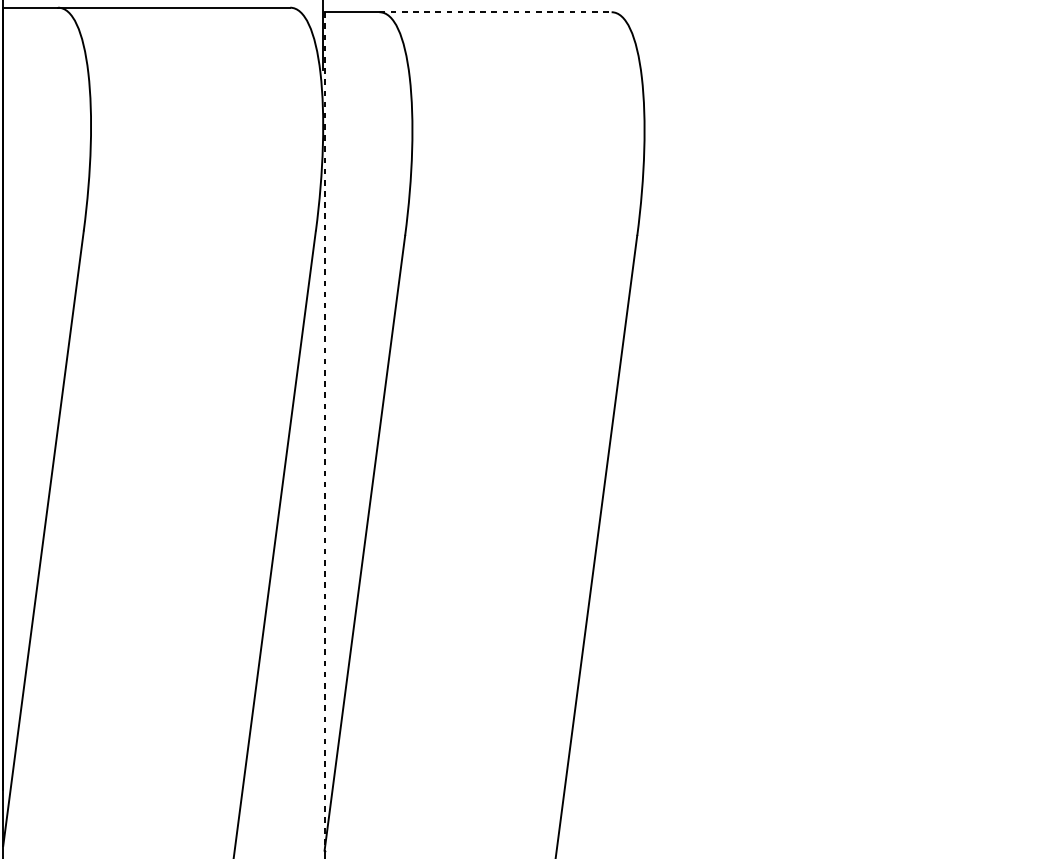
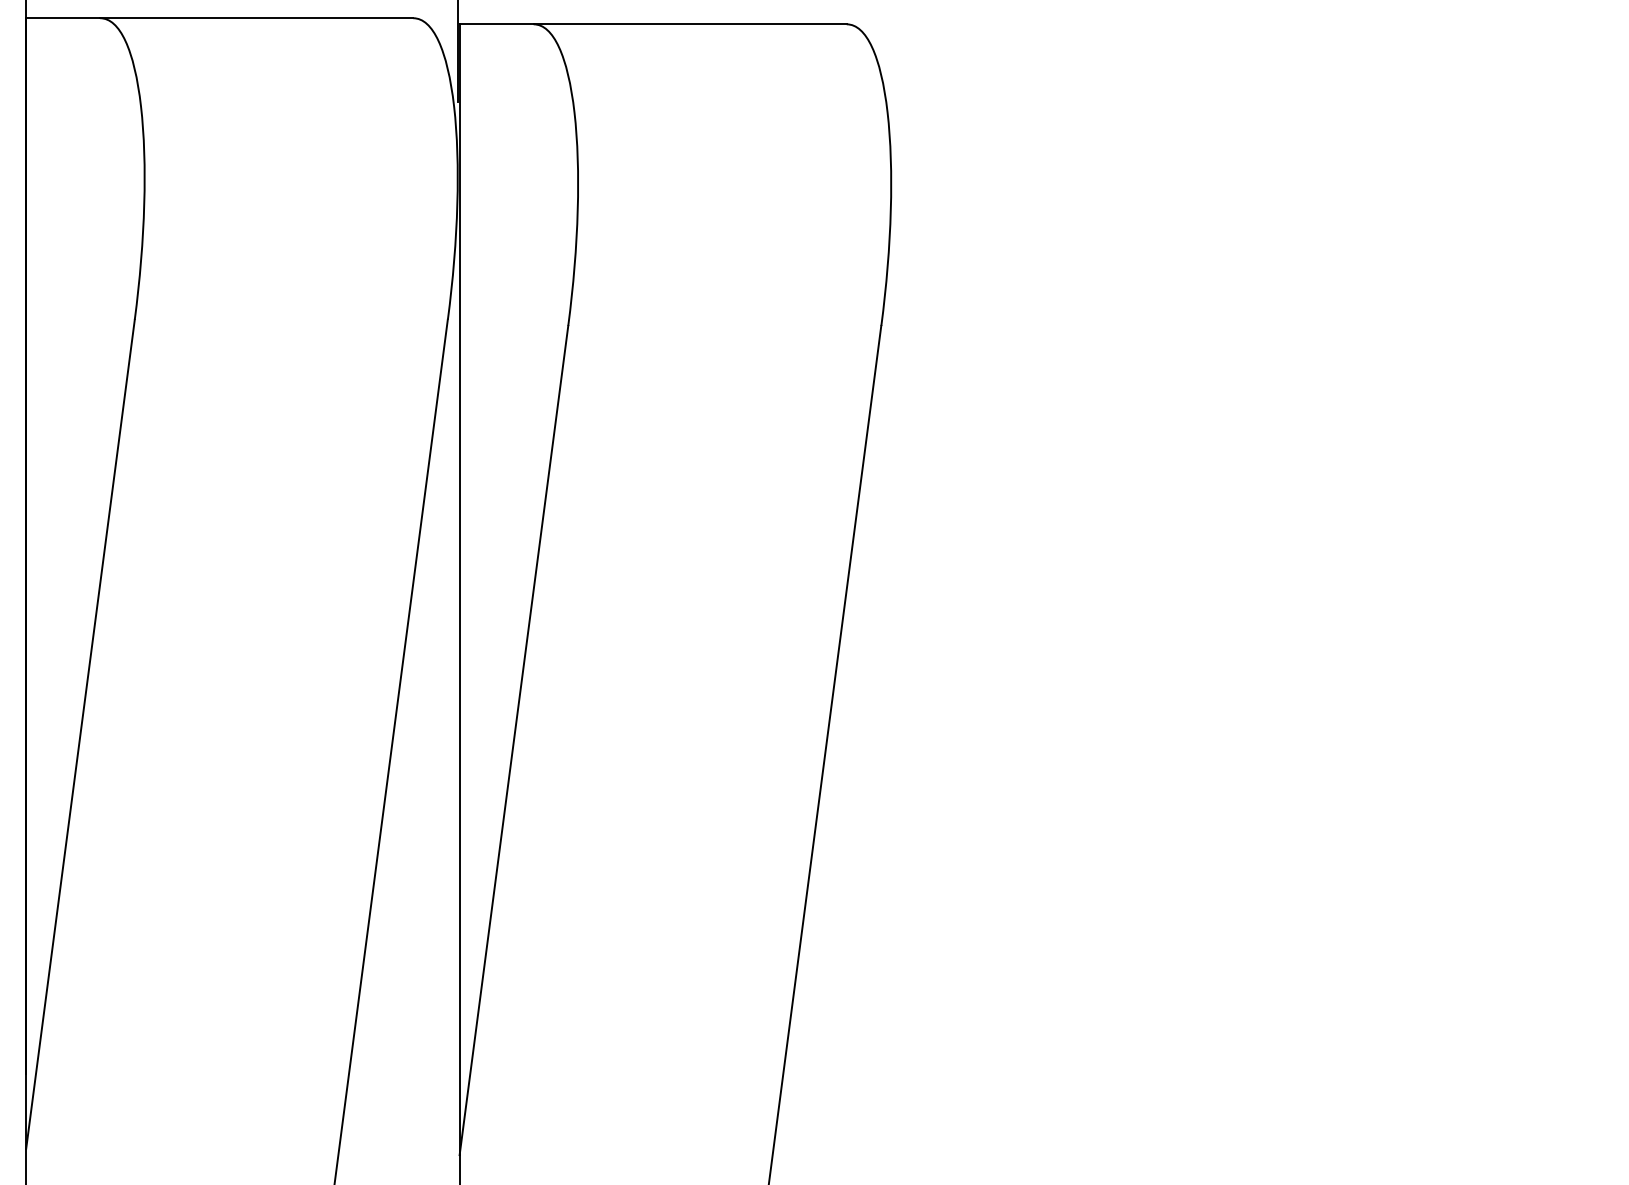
line: (495, 12) -> (690, 24), dashed -> solid
line: (324, 431) -> (459, 590), dashed -> solid

